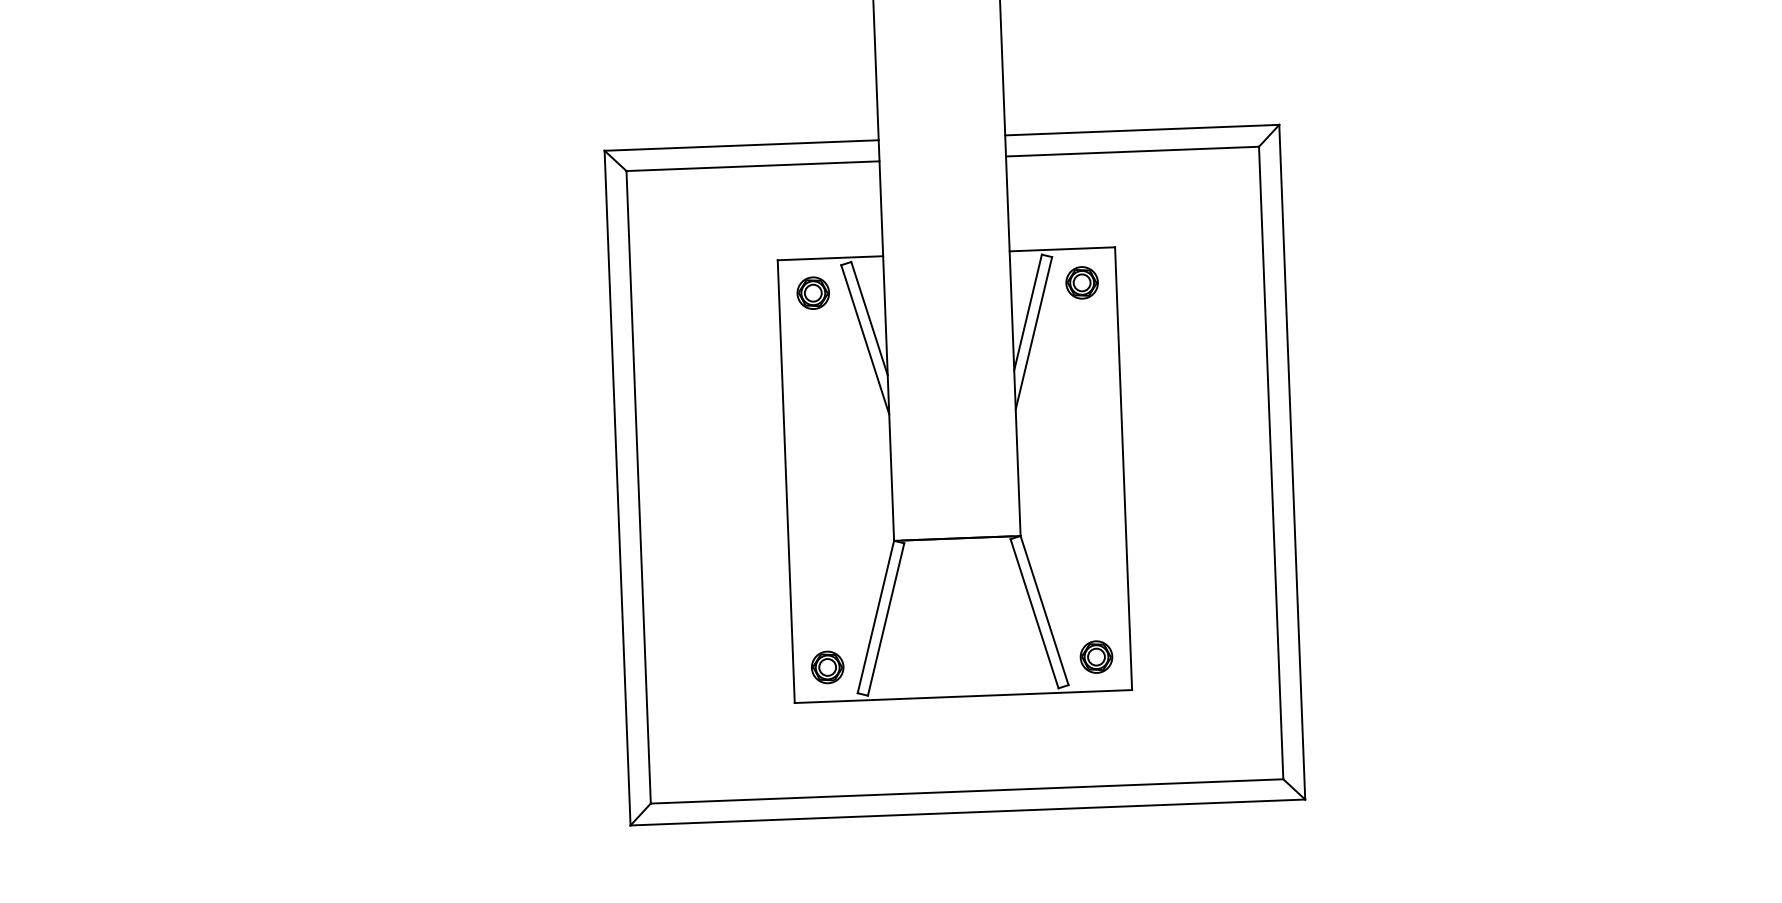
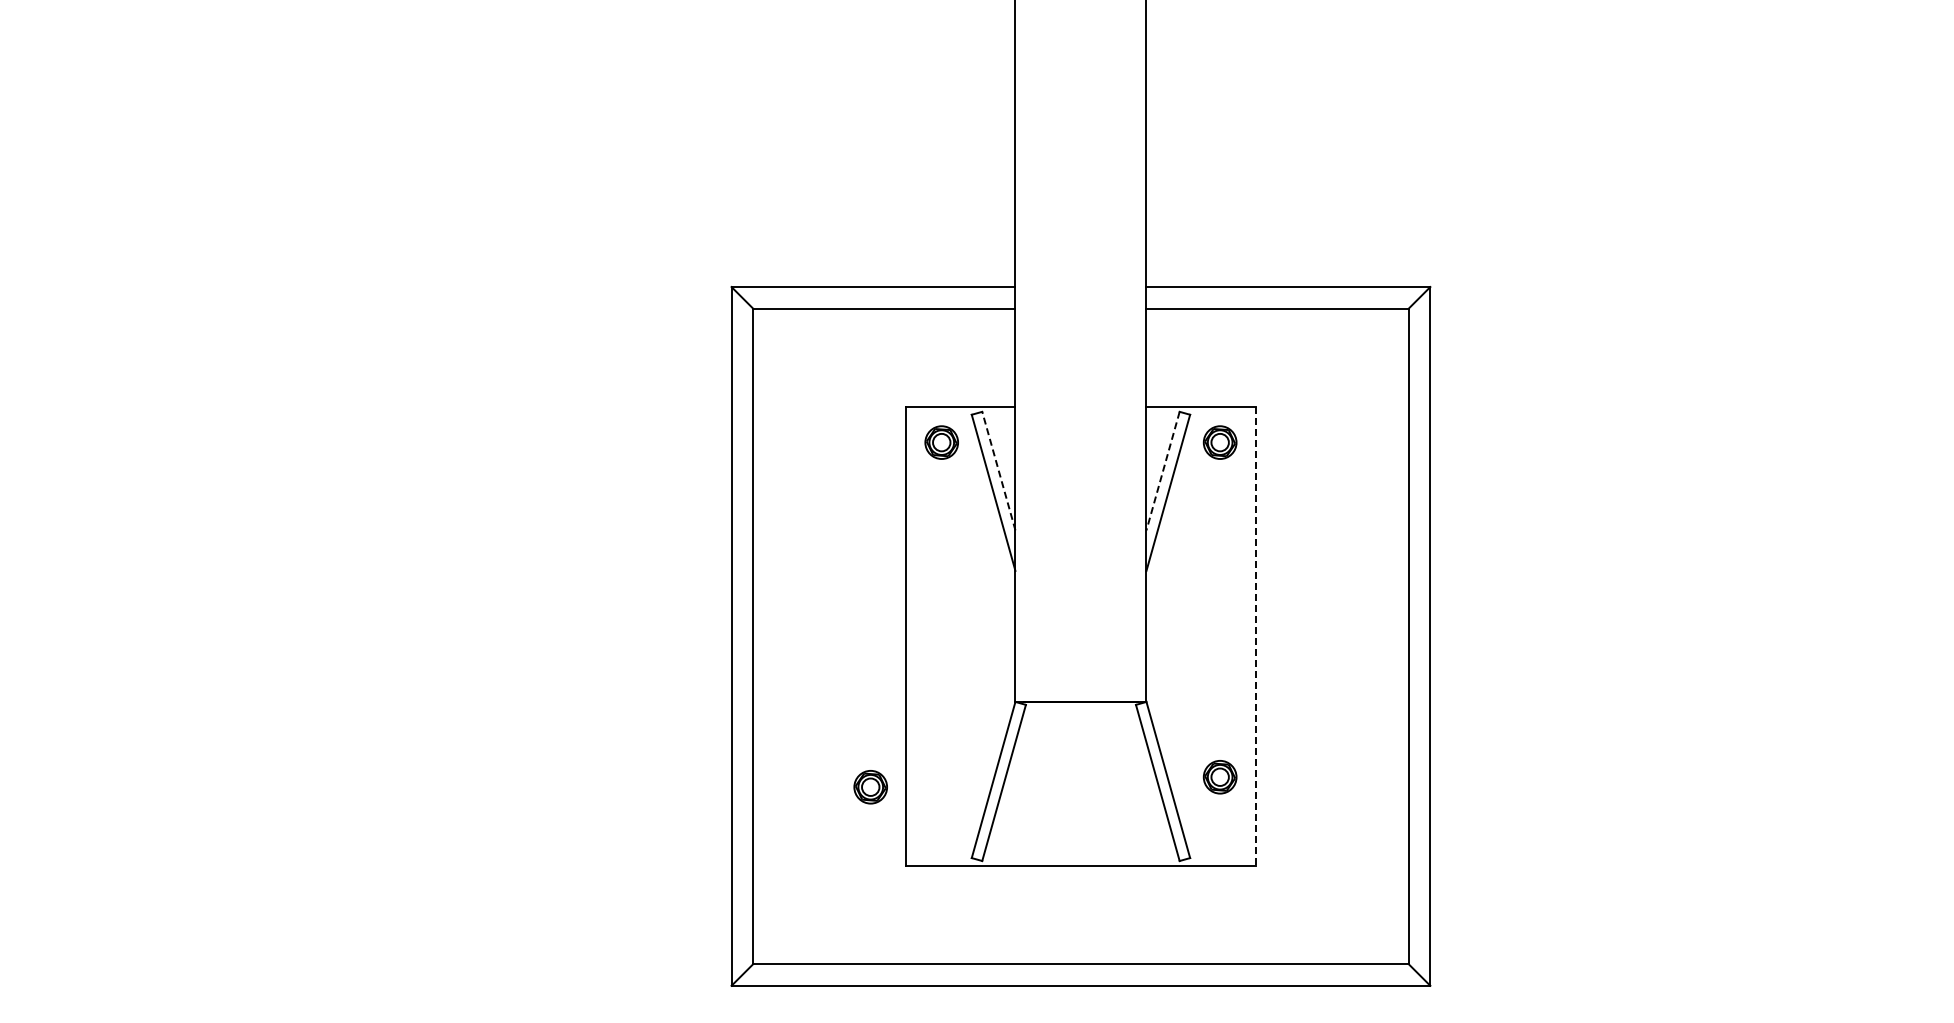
line: (1028, 312) -> (1163, 471), solid -> dashed
line: (869, 318) -> (998, 471), solid -> dashed
line: (1123, 468) -> (1255, 636), solid -> dashed
part: (1095, 657) -> (1219, 777), moved
part: (827, 667) -> (870, 787), moved

